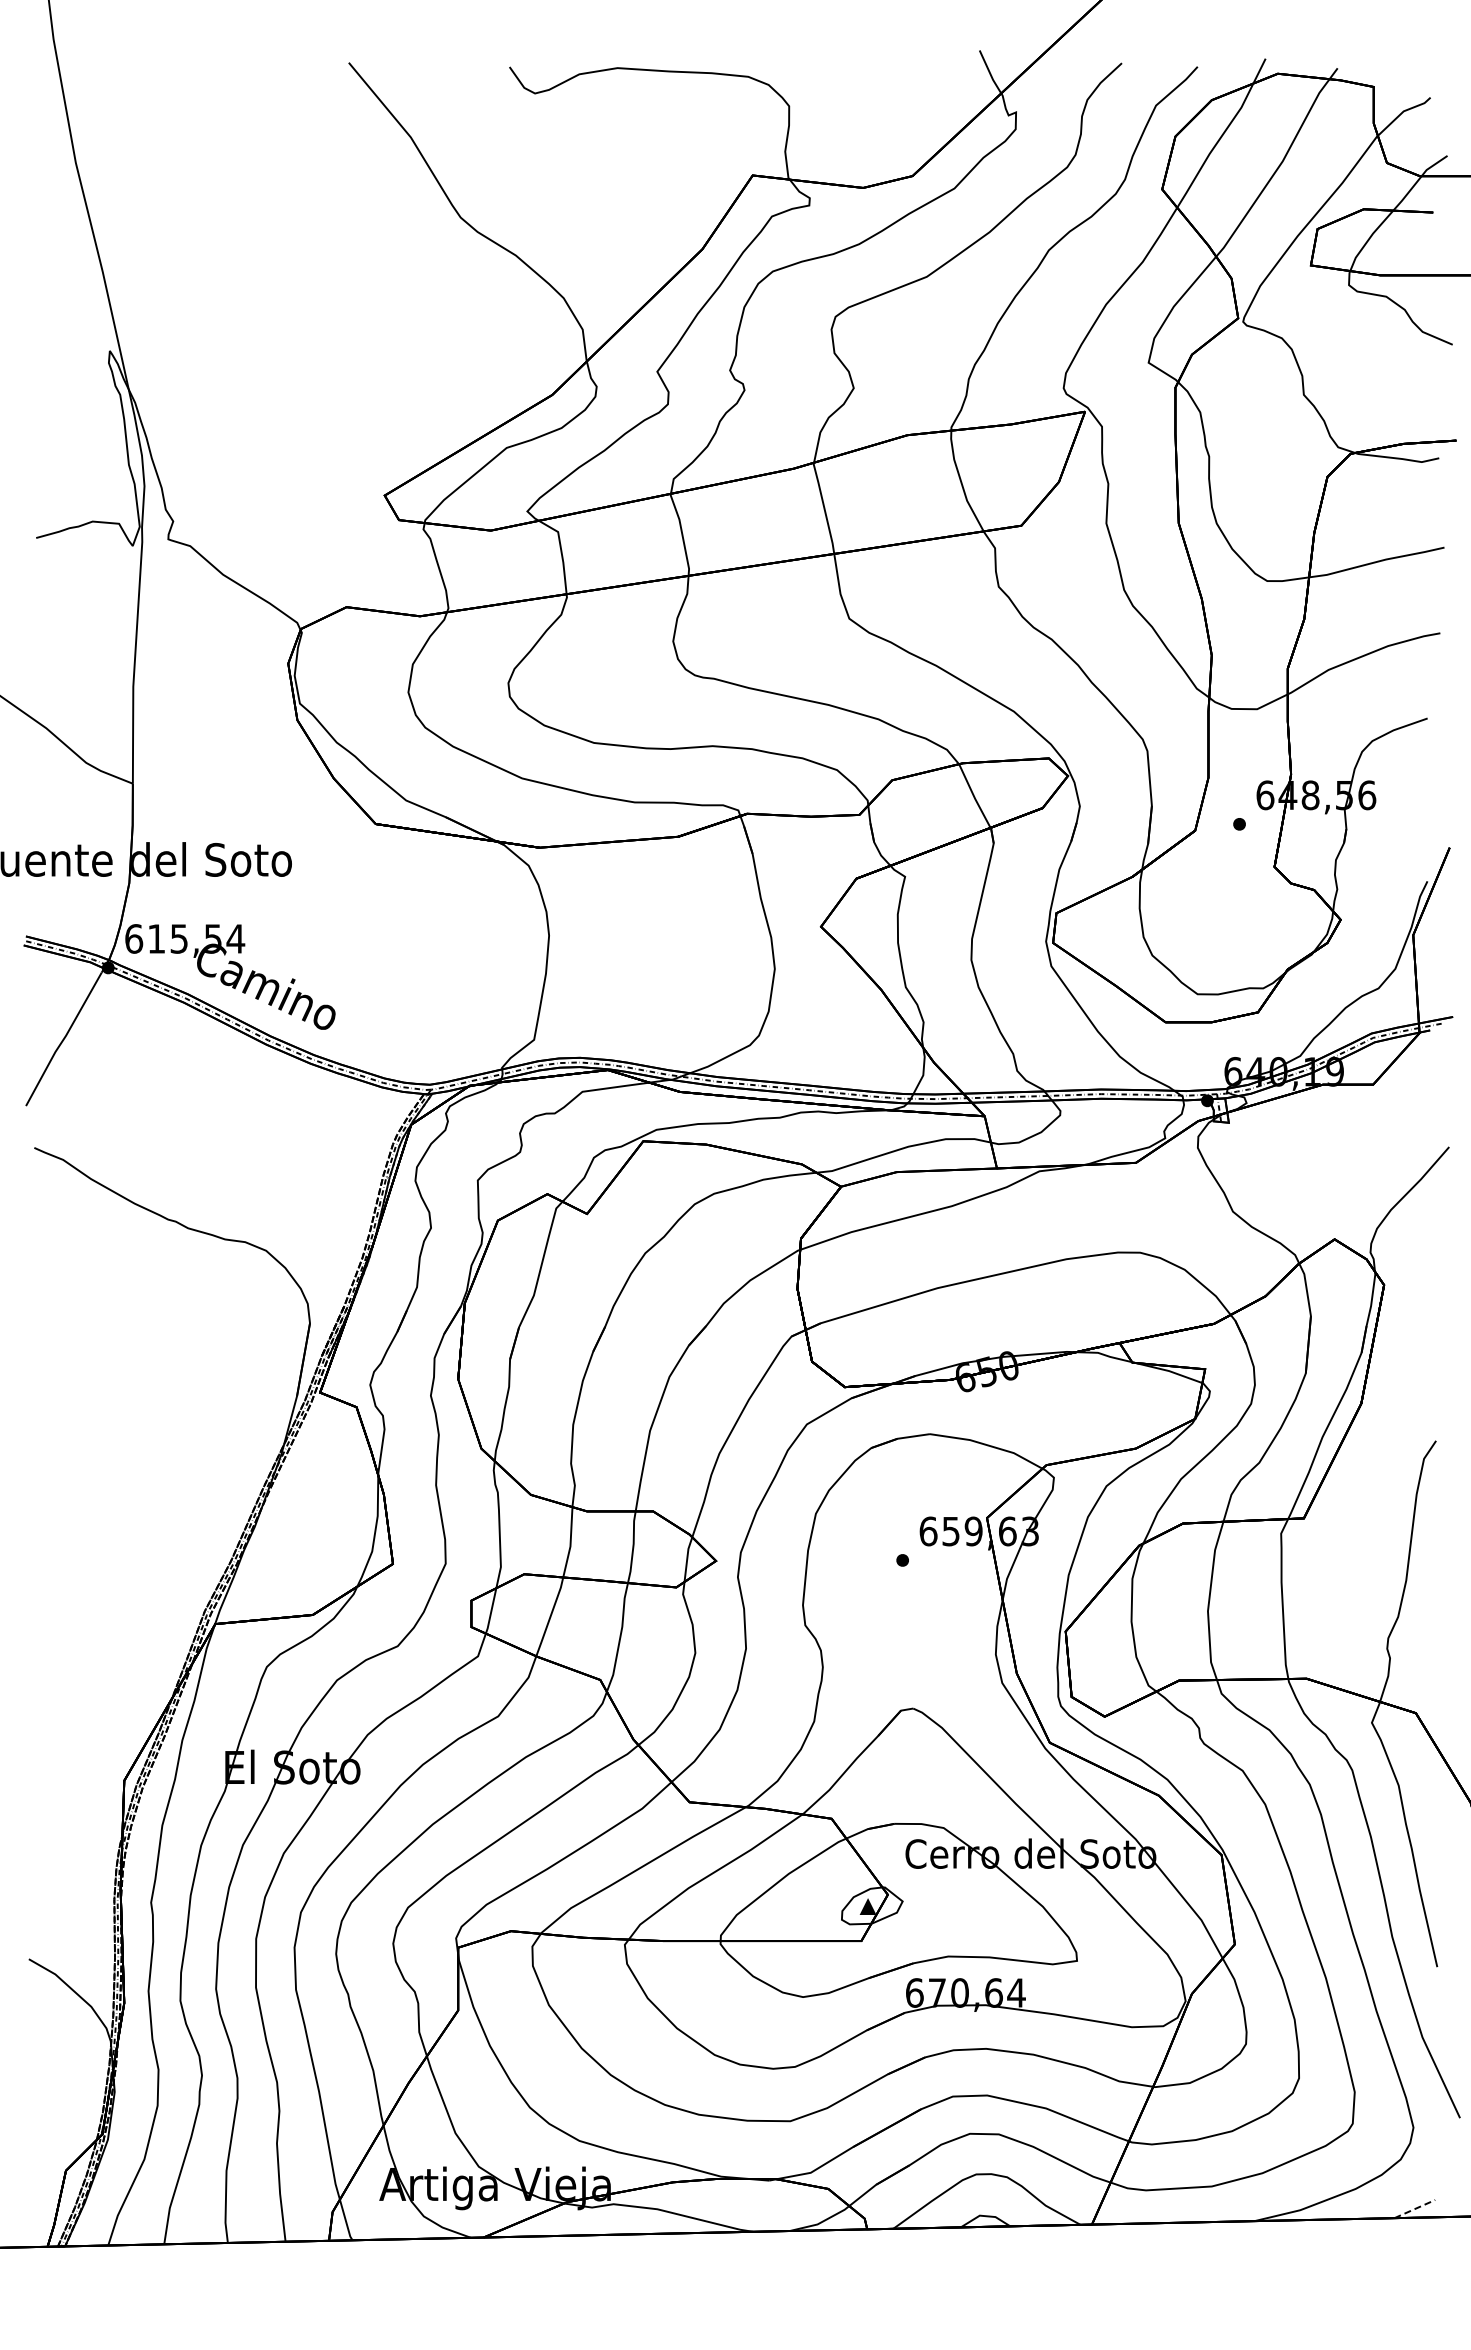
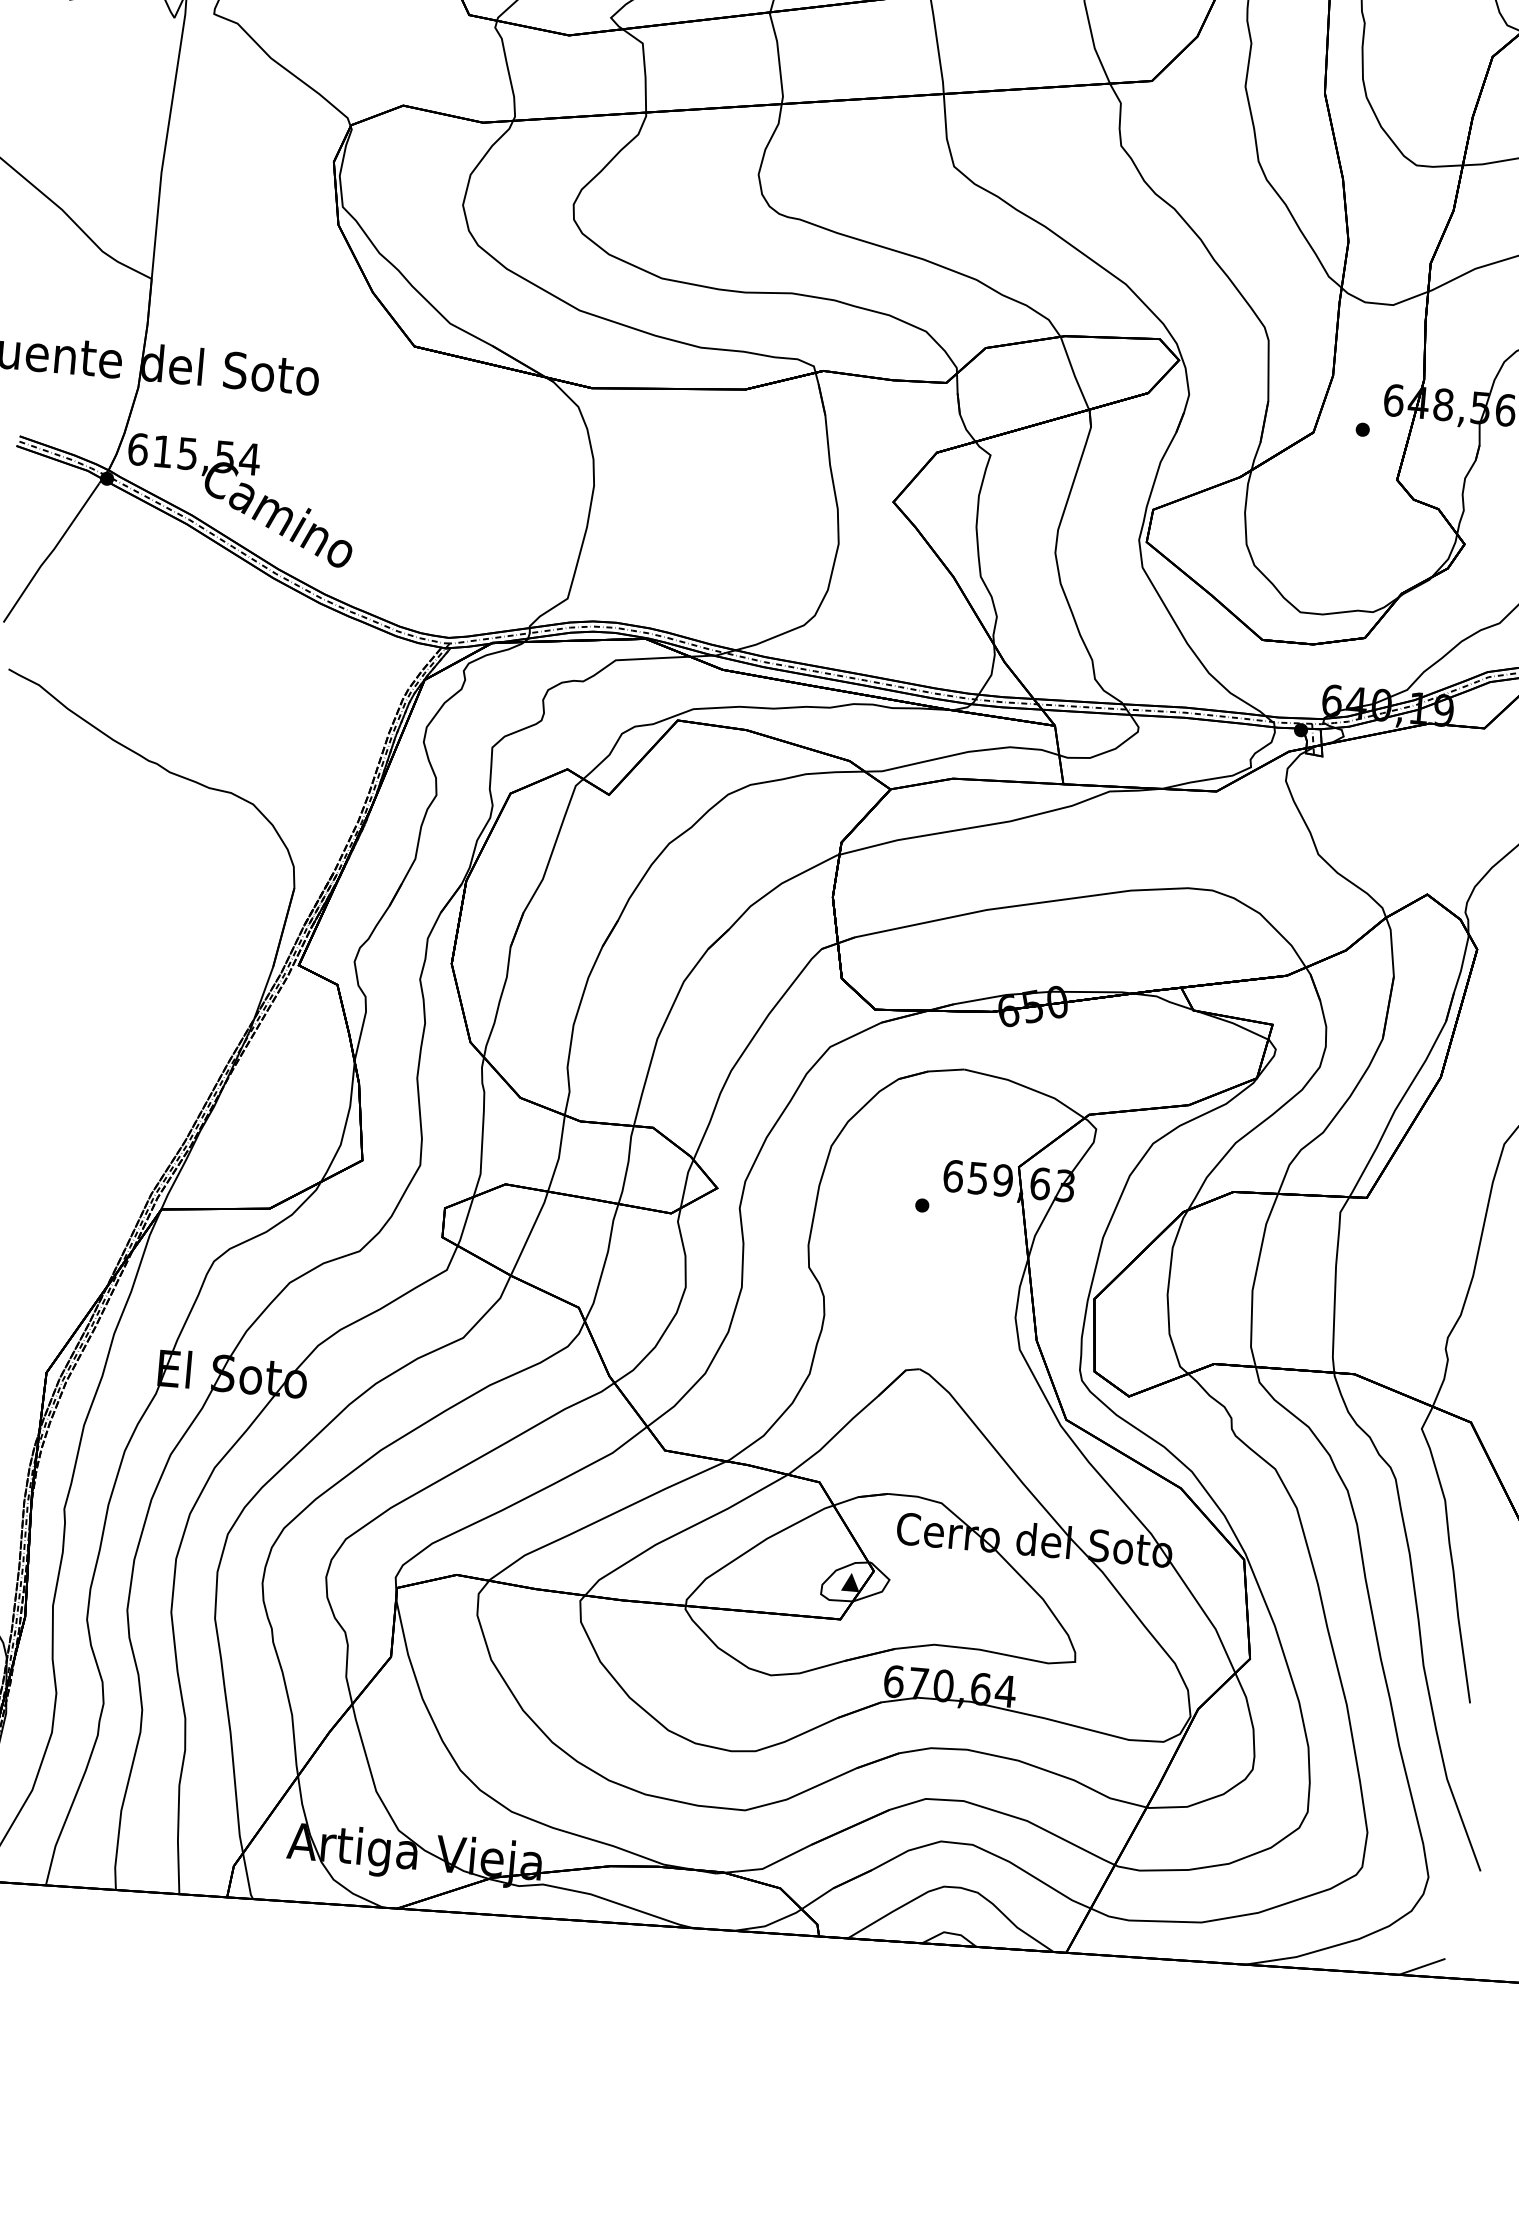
line: (1415, 2208) -> (1422, 1966), dashed -> solid

